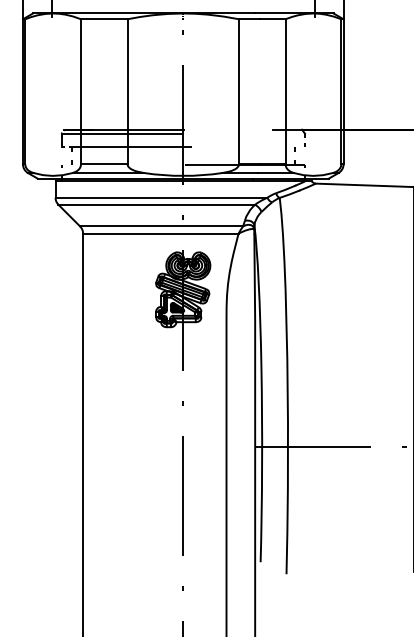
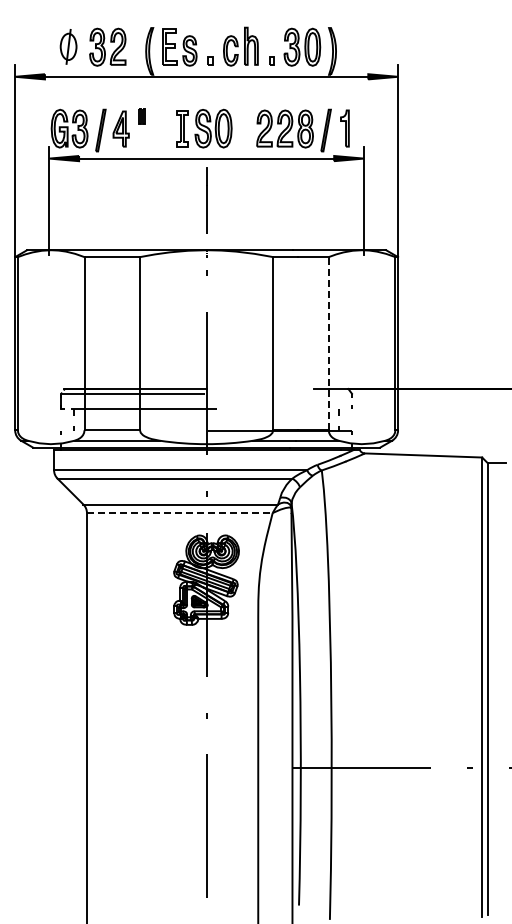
line: (285, 91) -> (328, 343), solid -> dashed
line: (160, 233) -> (179, 513), solid -> dashed

